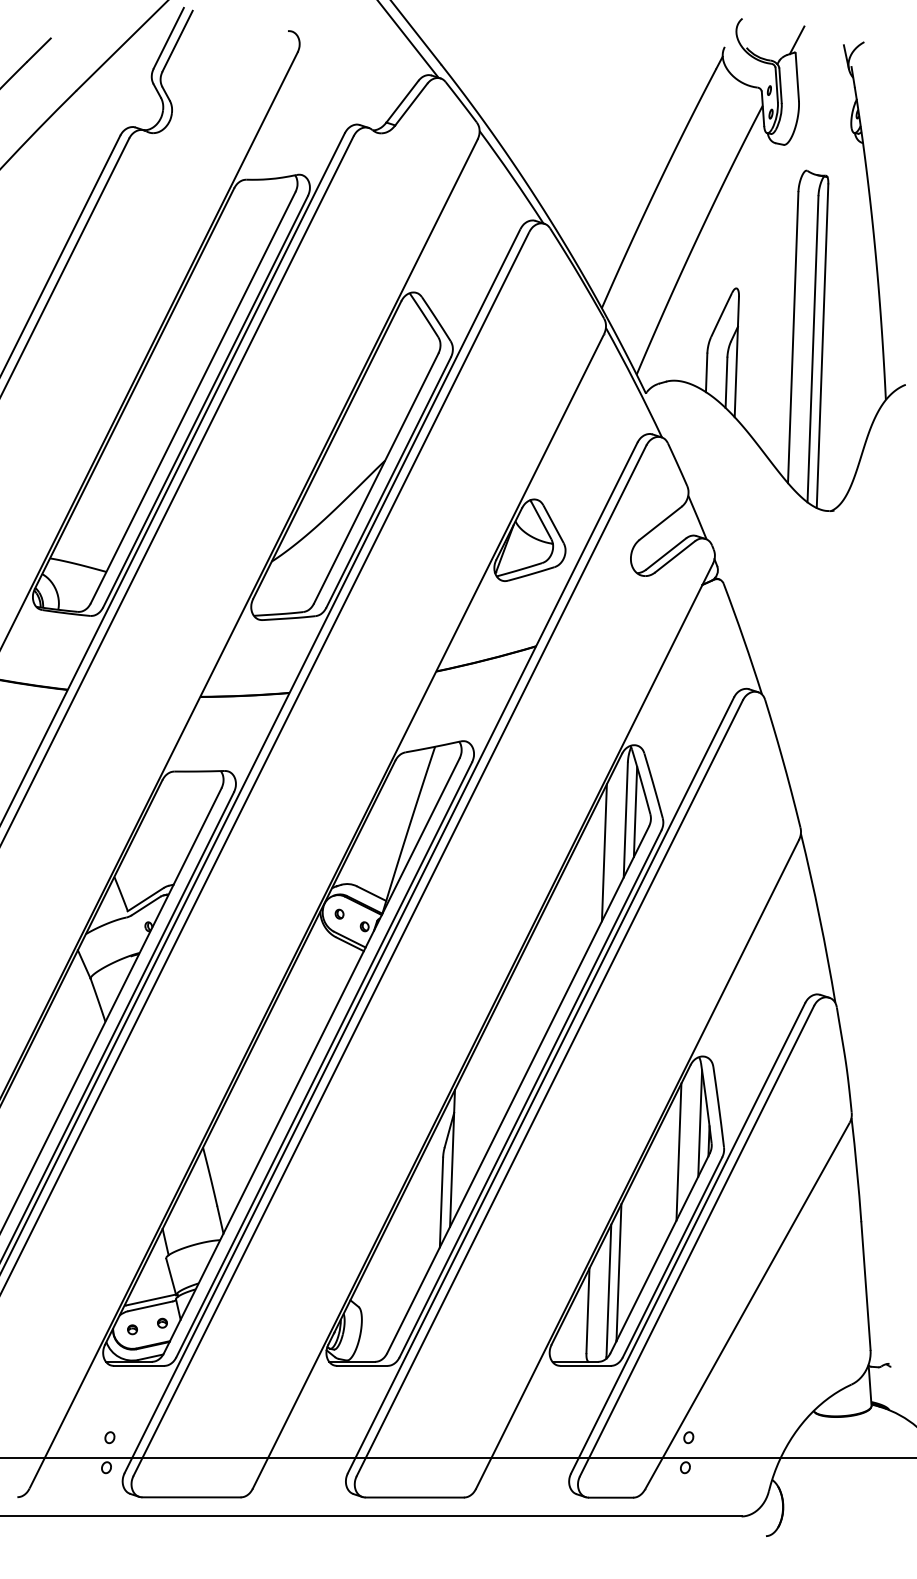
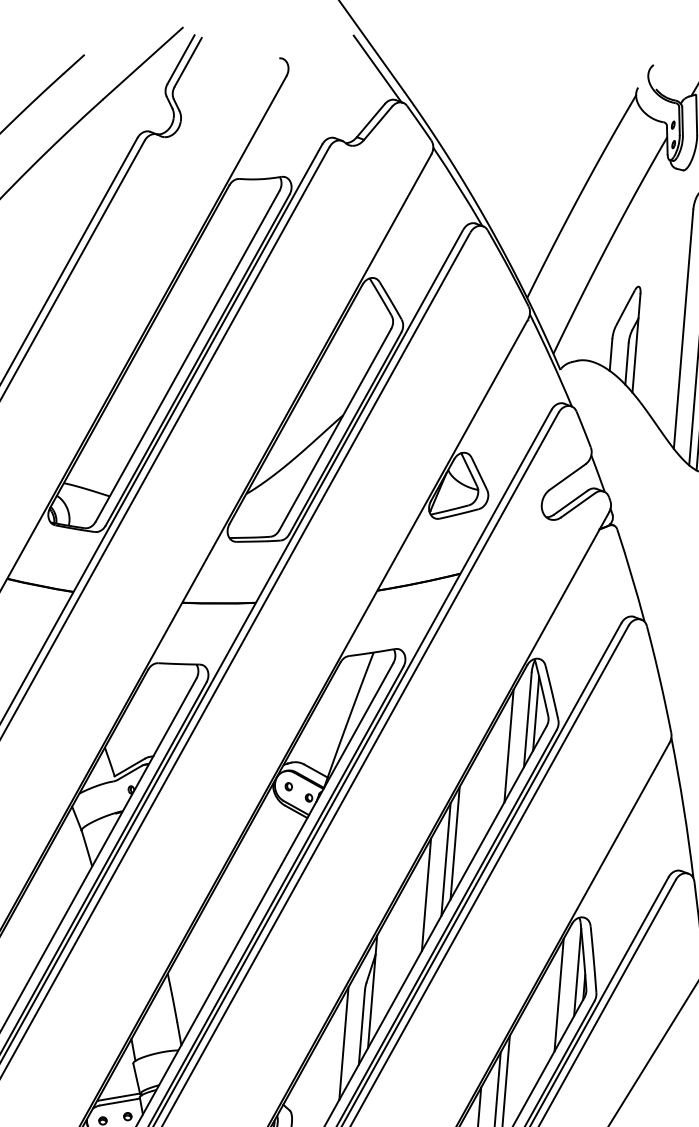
line: (543, 973) -> (454, 843), added
line: (533, 993) -> (445, 859), added
line: (512, 1037) -> (426, 894), added
line: (420, 1222) -> (343, 1043), added

